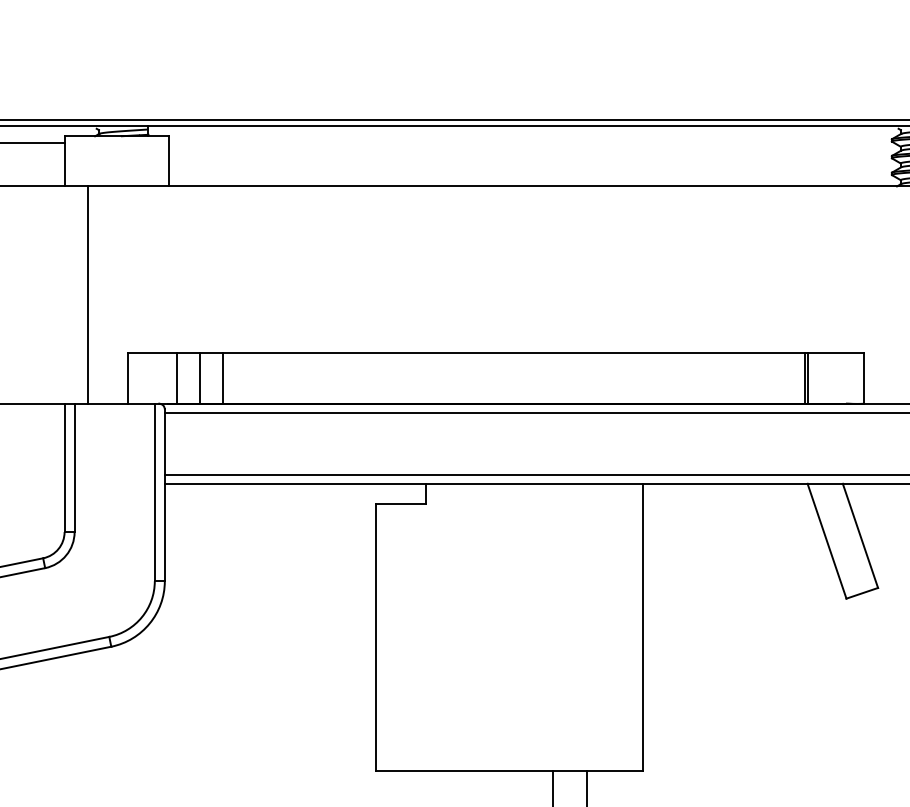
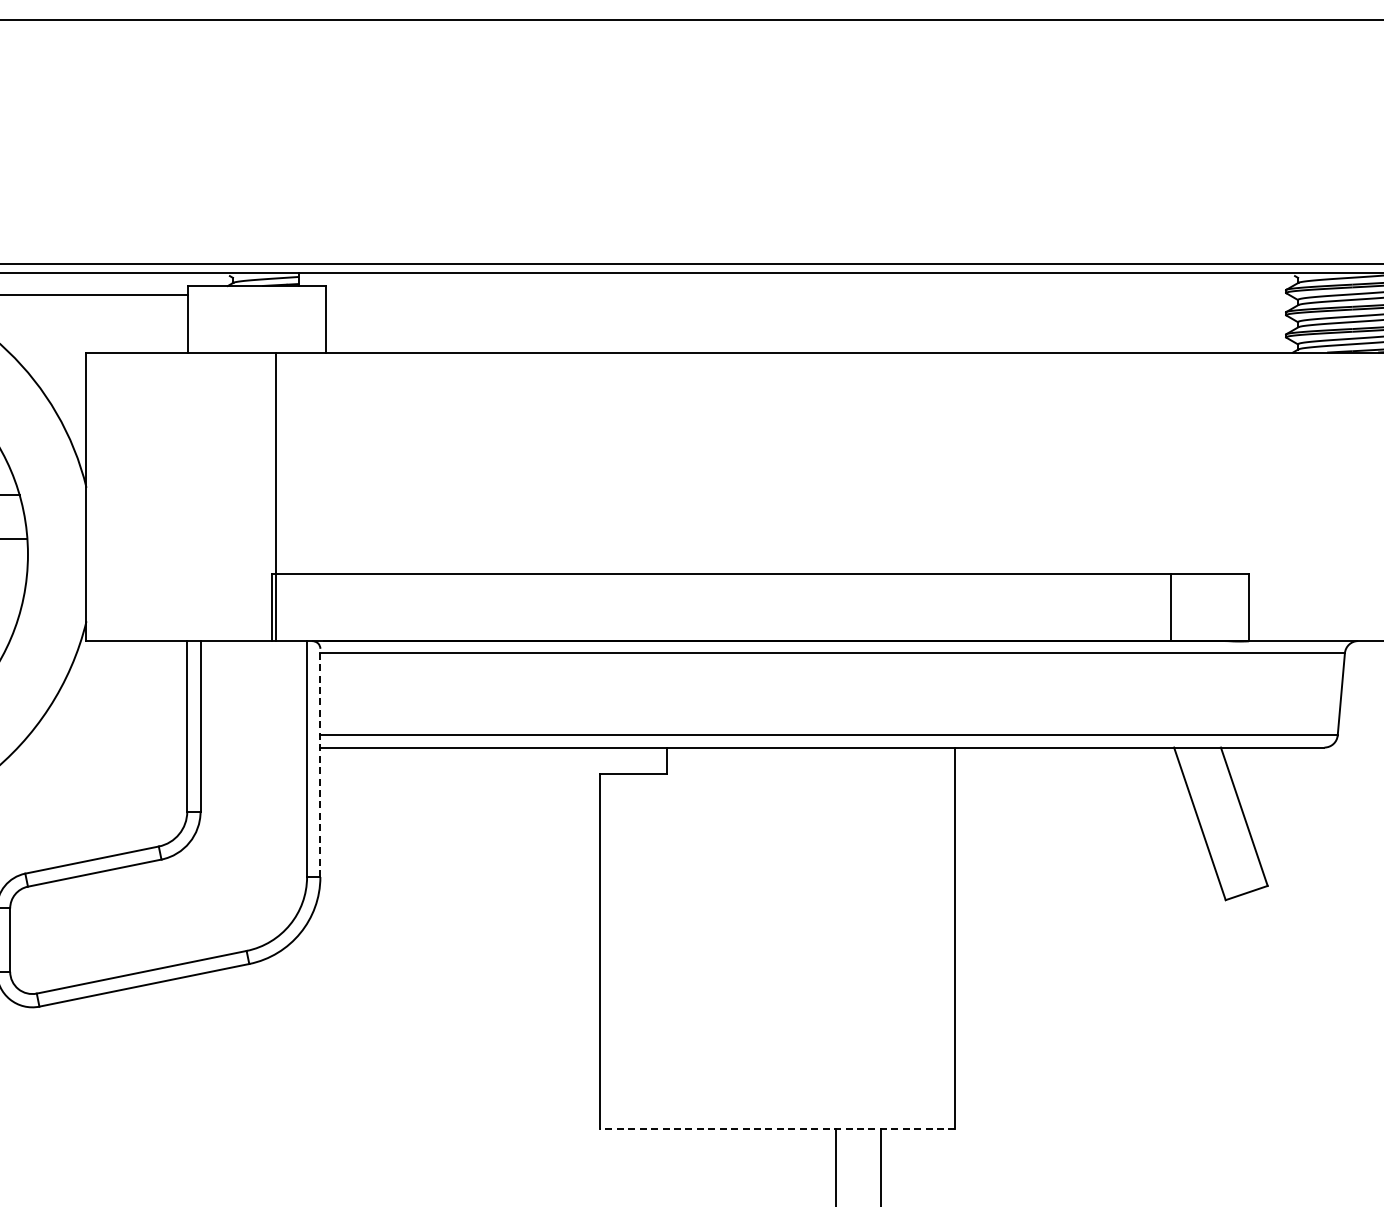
line: (88, 294) -> (275, 496), moved
line: (176, 378) -> (336, 607), removed
line: (200, 378) -> (367, 607), removed
line: (223, 378) -> (398, 607), removed
line: (808, 378) -> (1175, 607), removed
line: (164, 495) -> (320, 762), solid -> dashed
line: (508, 771) -> (777, 1129), solid -> dashed

